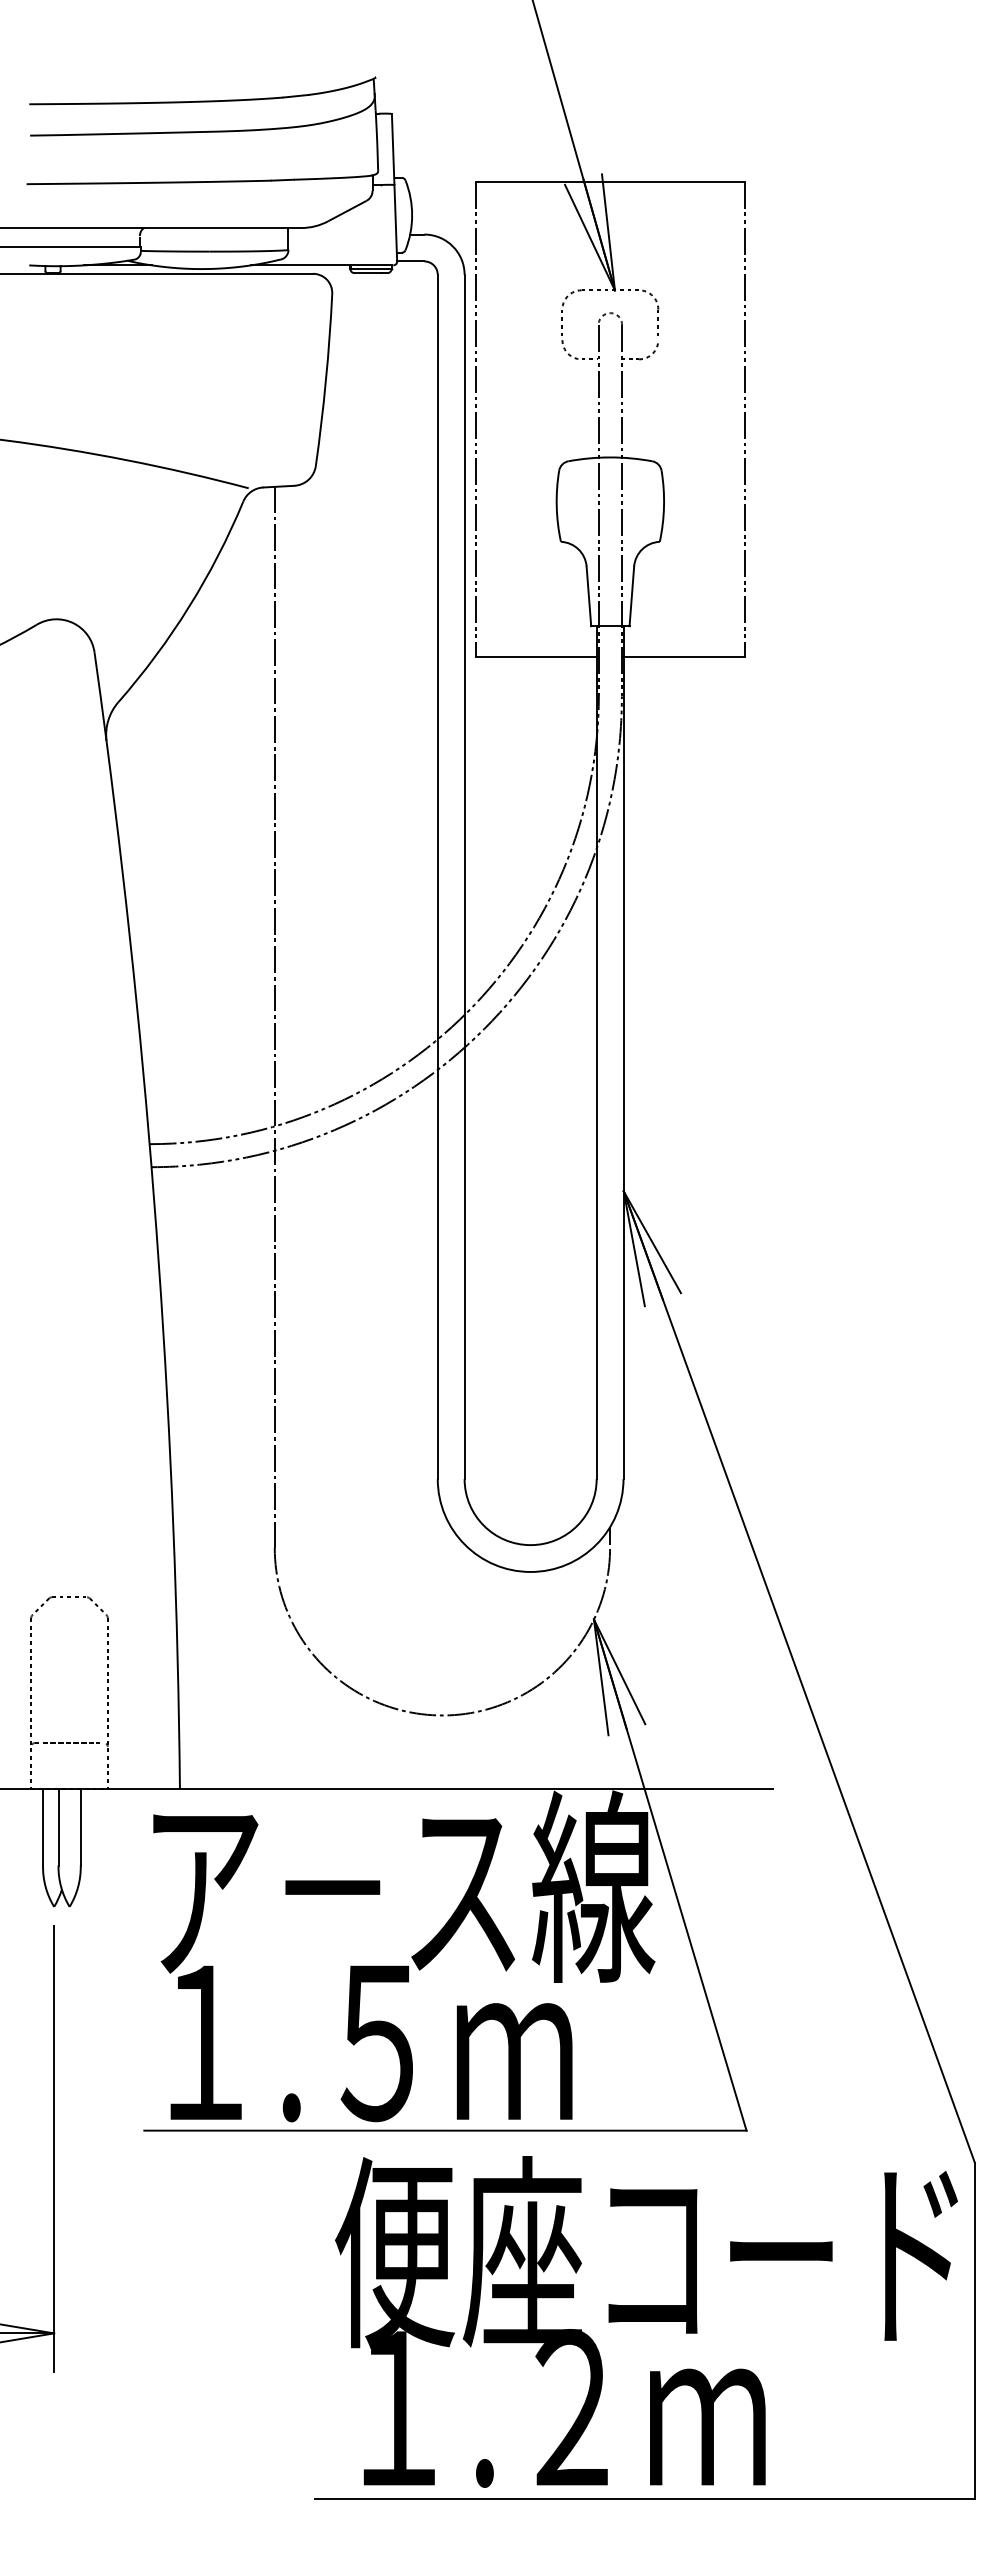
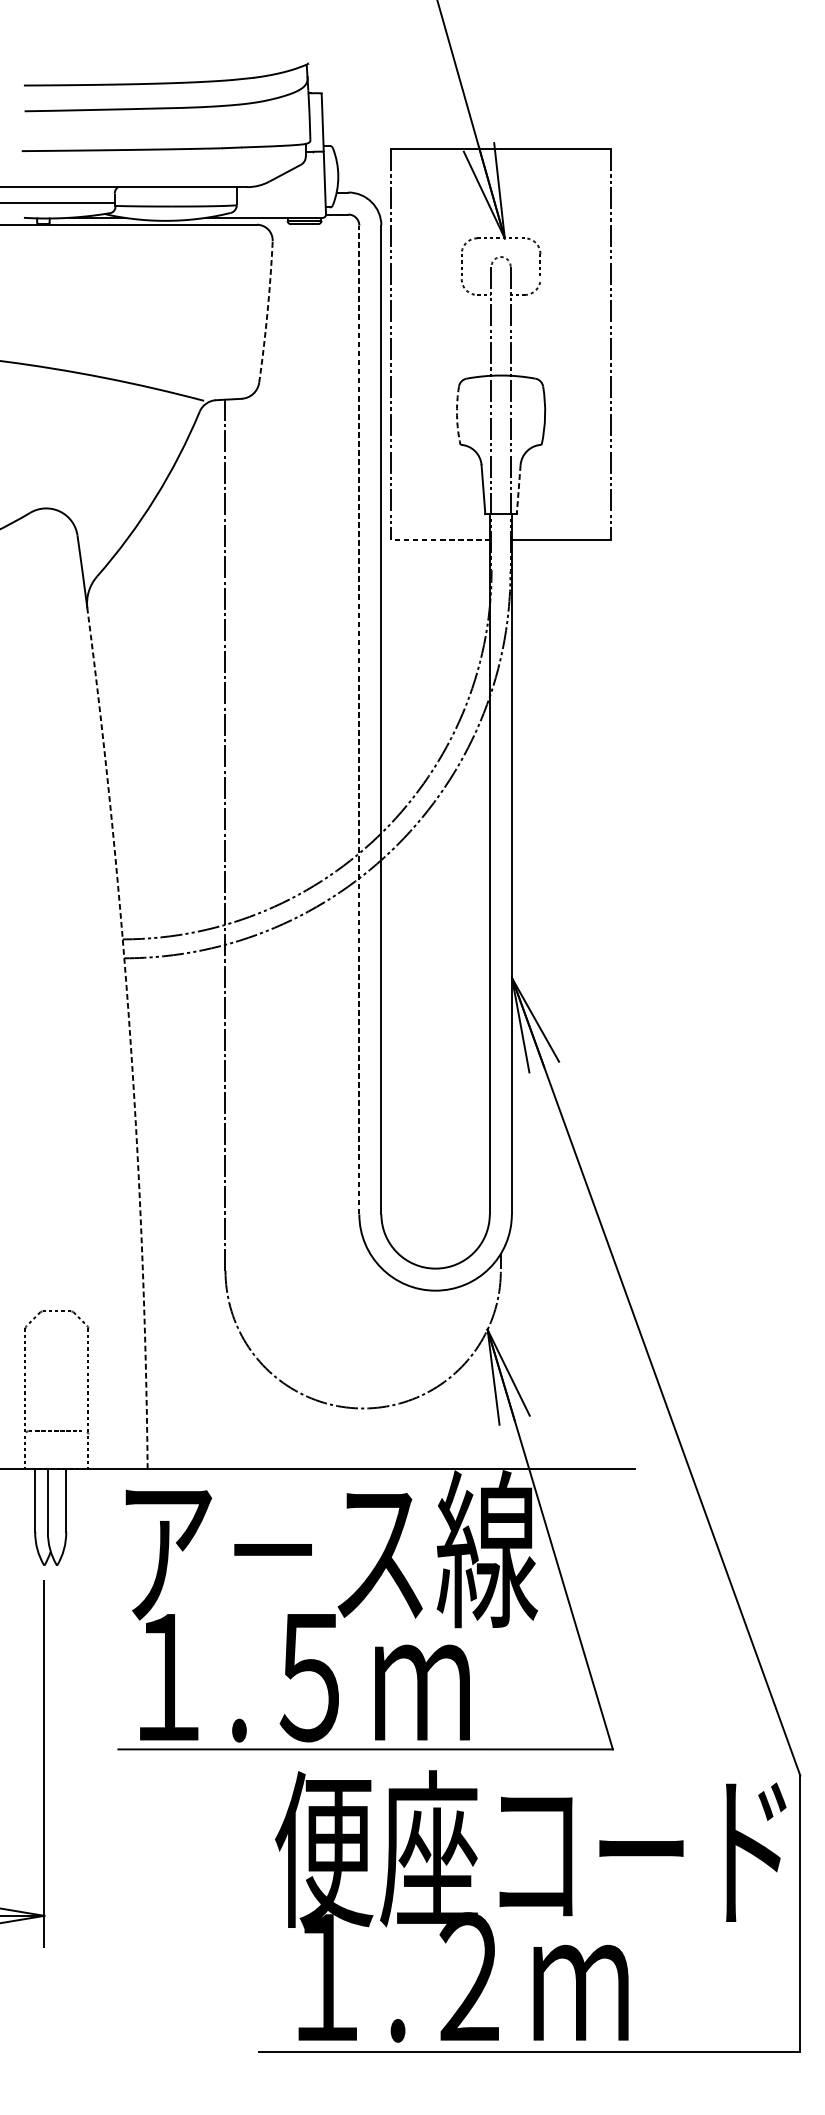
arc: (325, 380) -> (267, 312), solid -> dashed
arc: (556, 506) -> (456, 415), solid -> dashed
line: (631, 596) -> (518, 489), solid -> dashed
line: (537, 657) -> (441, 539), solid -> dashed
line: (437, 876) -> (359, 719), solid -> dashed
arc: (158, 1264) -> (130, 1038), solid -> dashed

